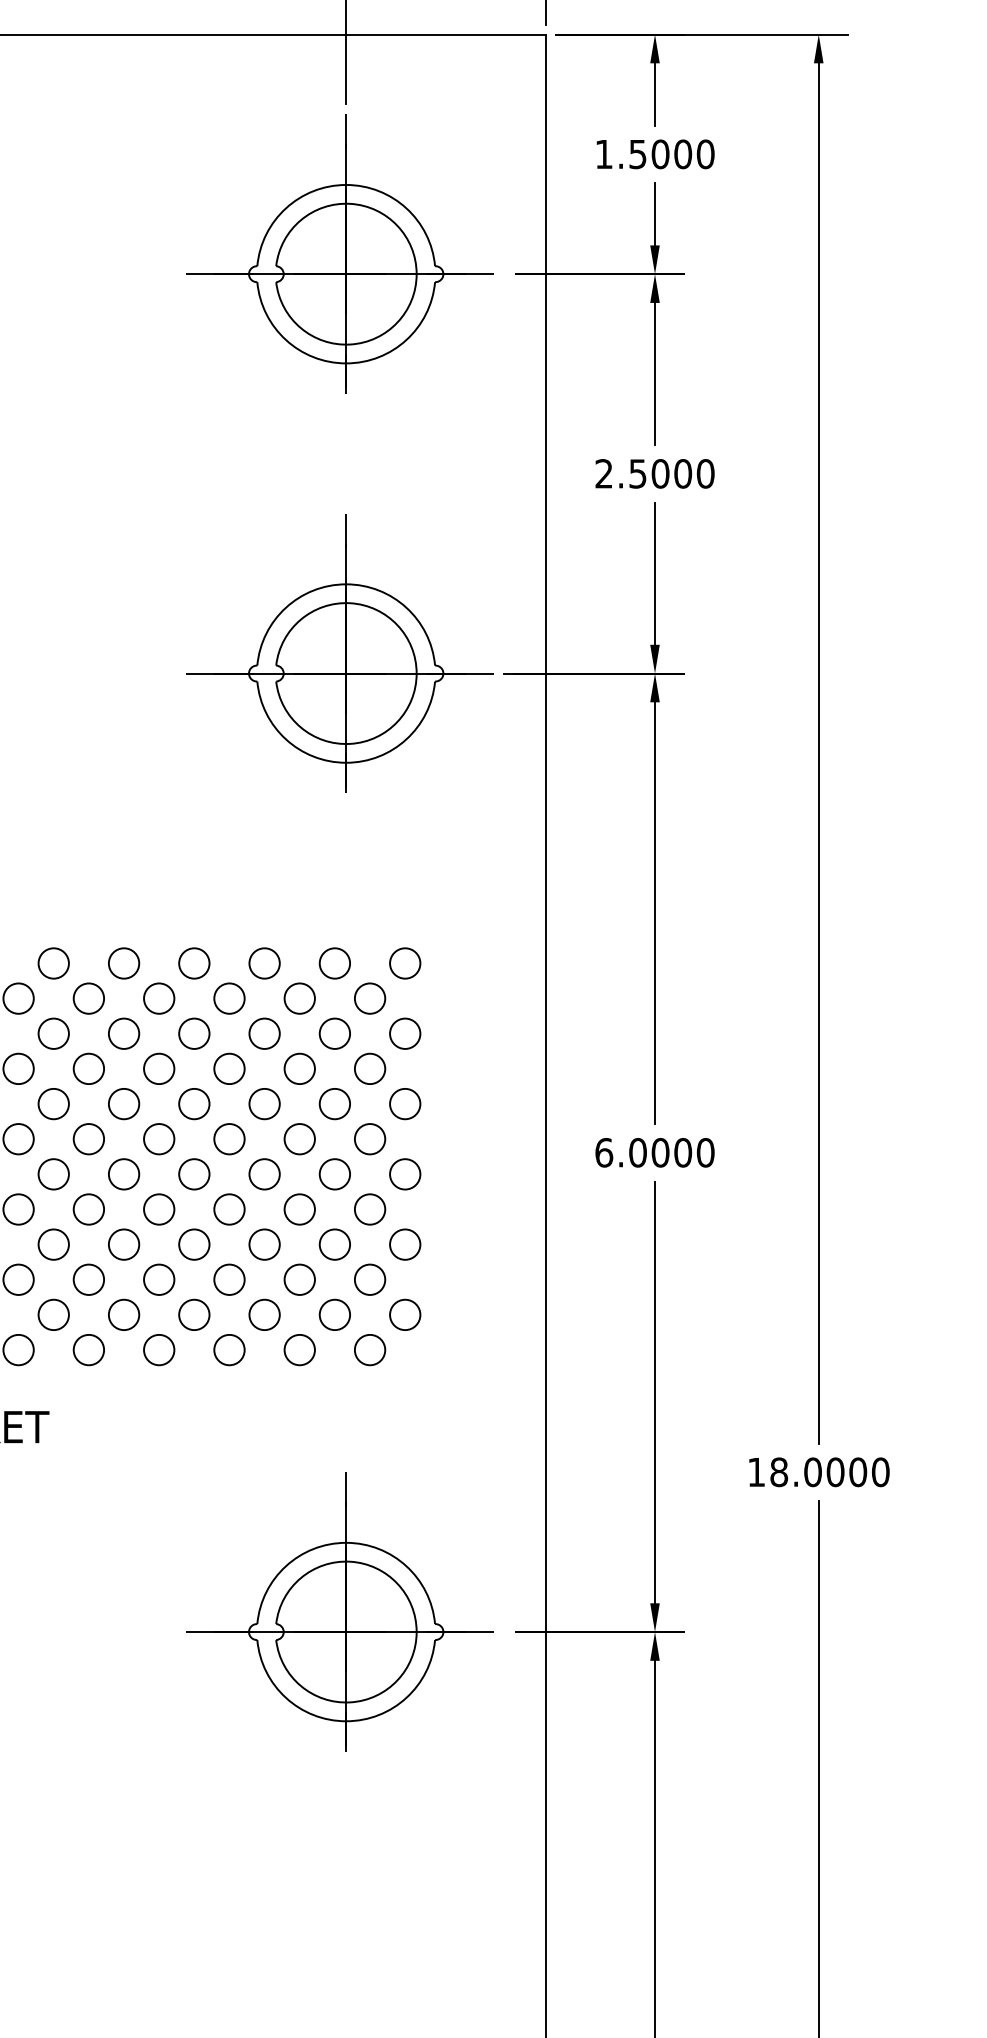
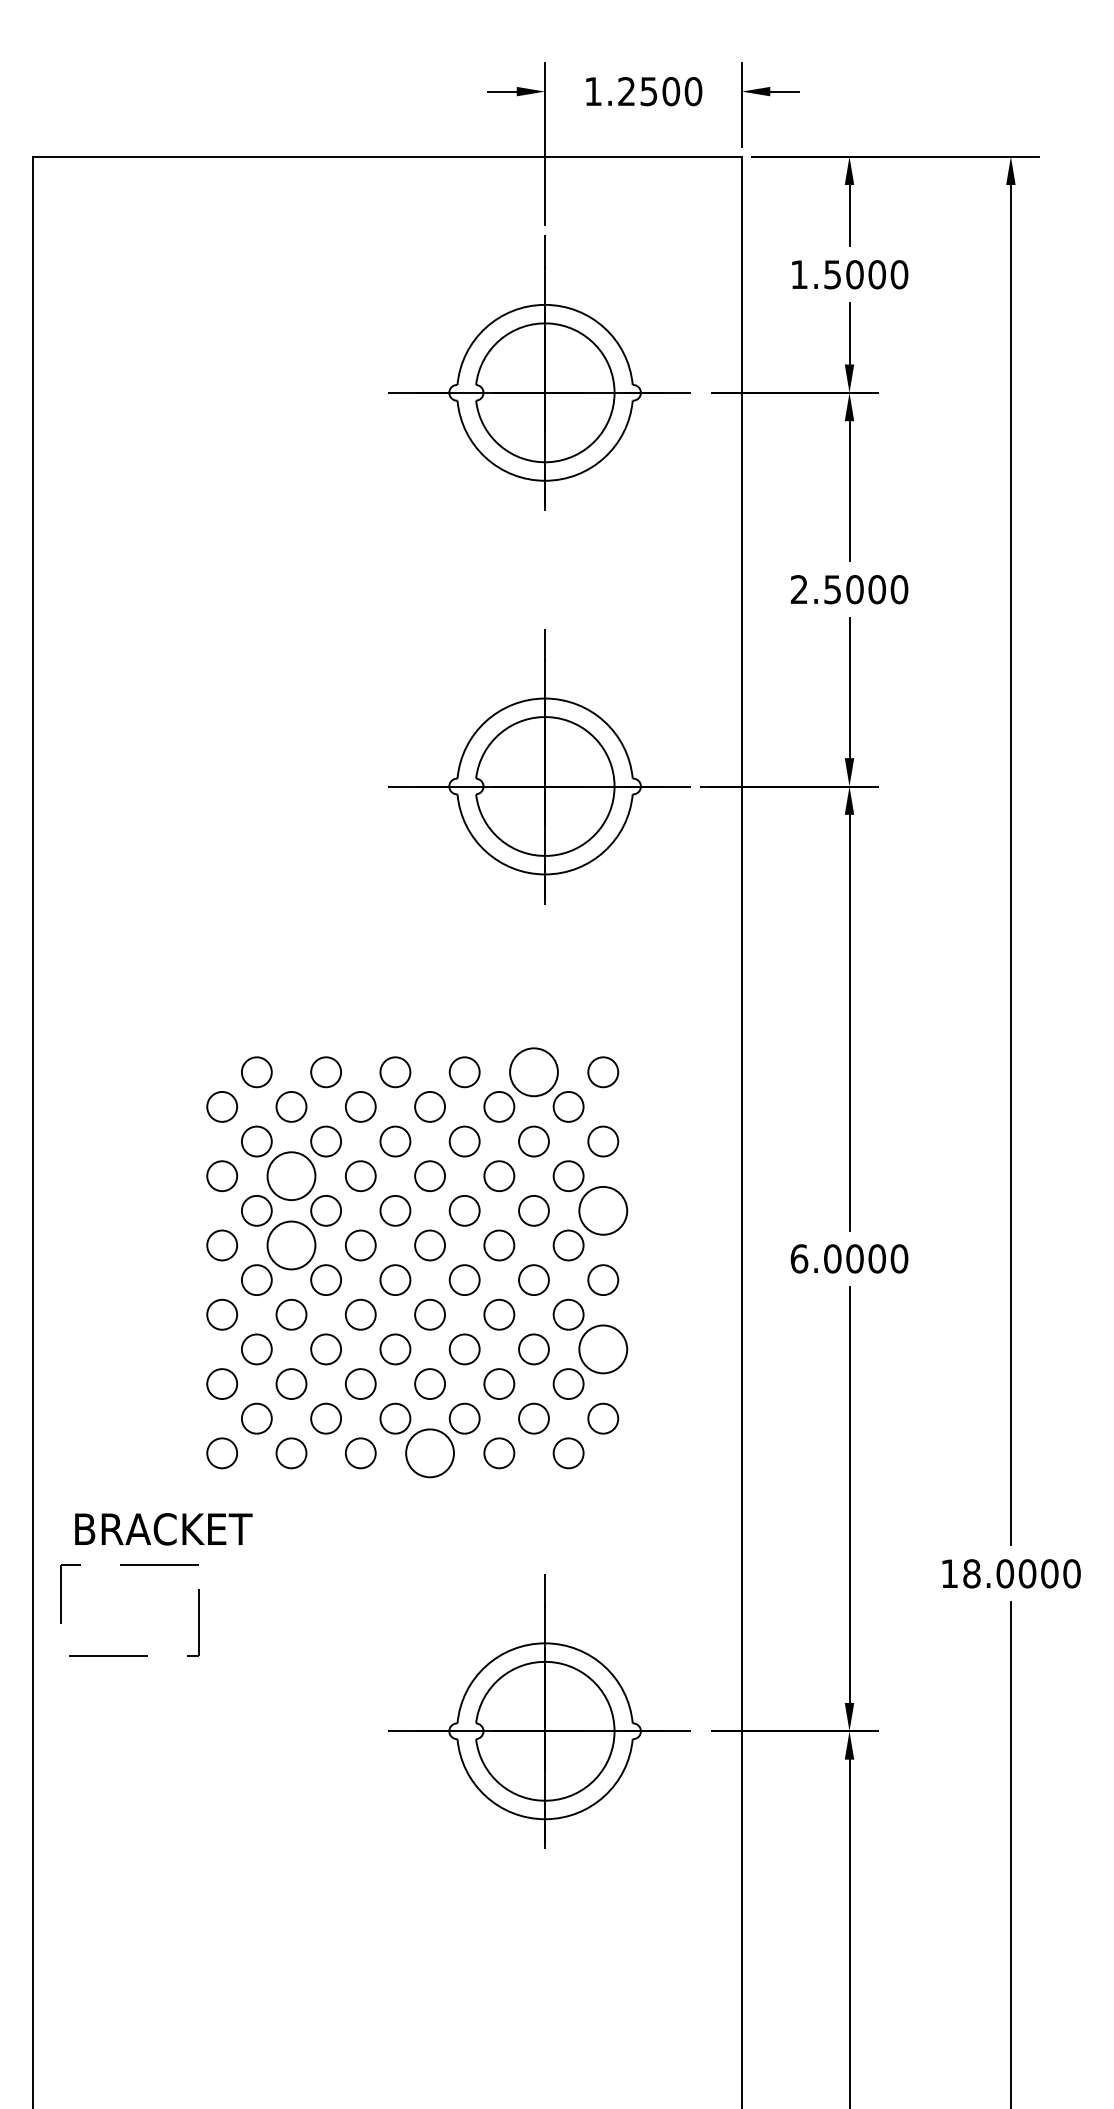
circle: (334, 963) -> (533, 1072), size x1.6
circle: (88, 1069) -> (291, 1176), size x1.6
circle: (405, 1103) -> (603, 1210), size x1.6
circle: (88, 1139) -> (291, 1245), size x1.6
circle: (405, 1244) -> (603, 1349), size x1.6
circle: (229, 1350) -> (430, 1453), size x1.6

